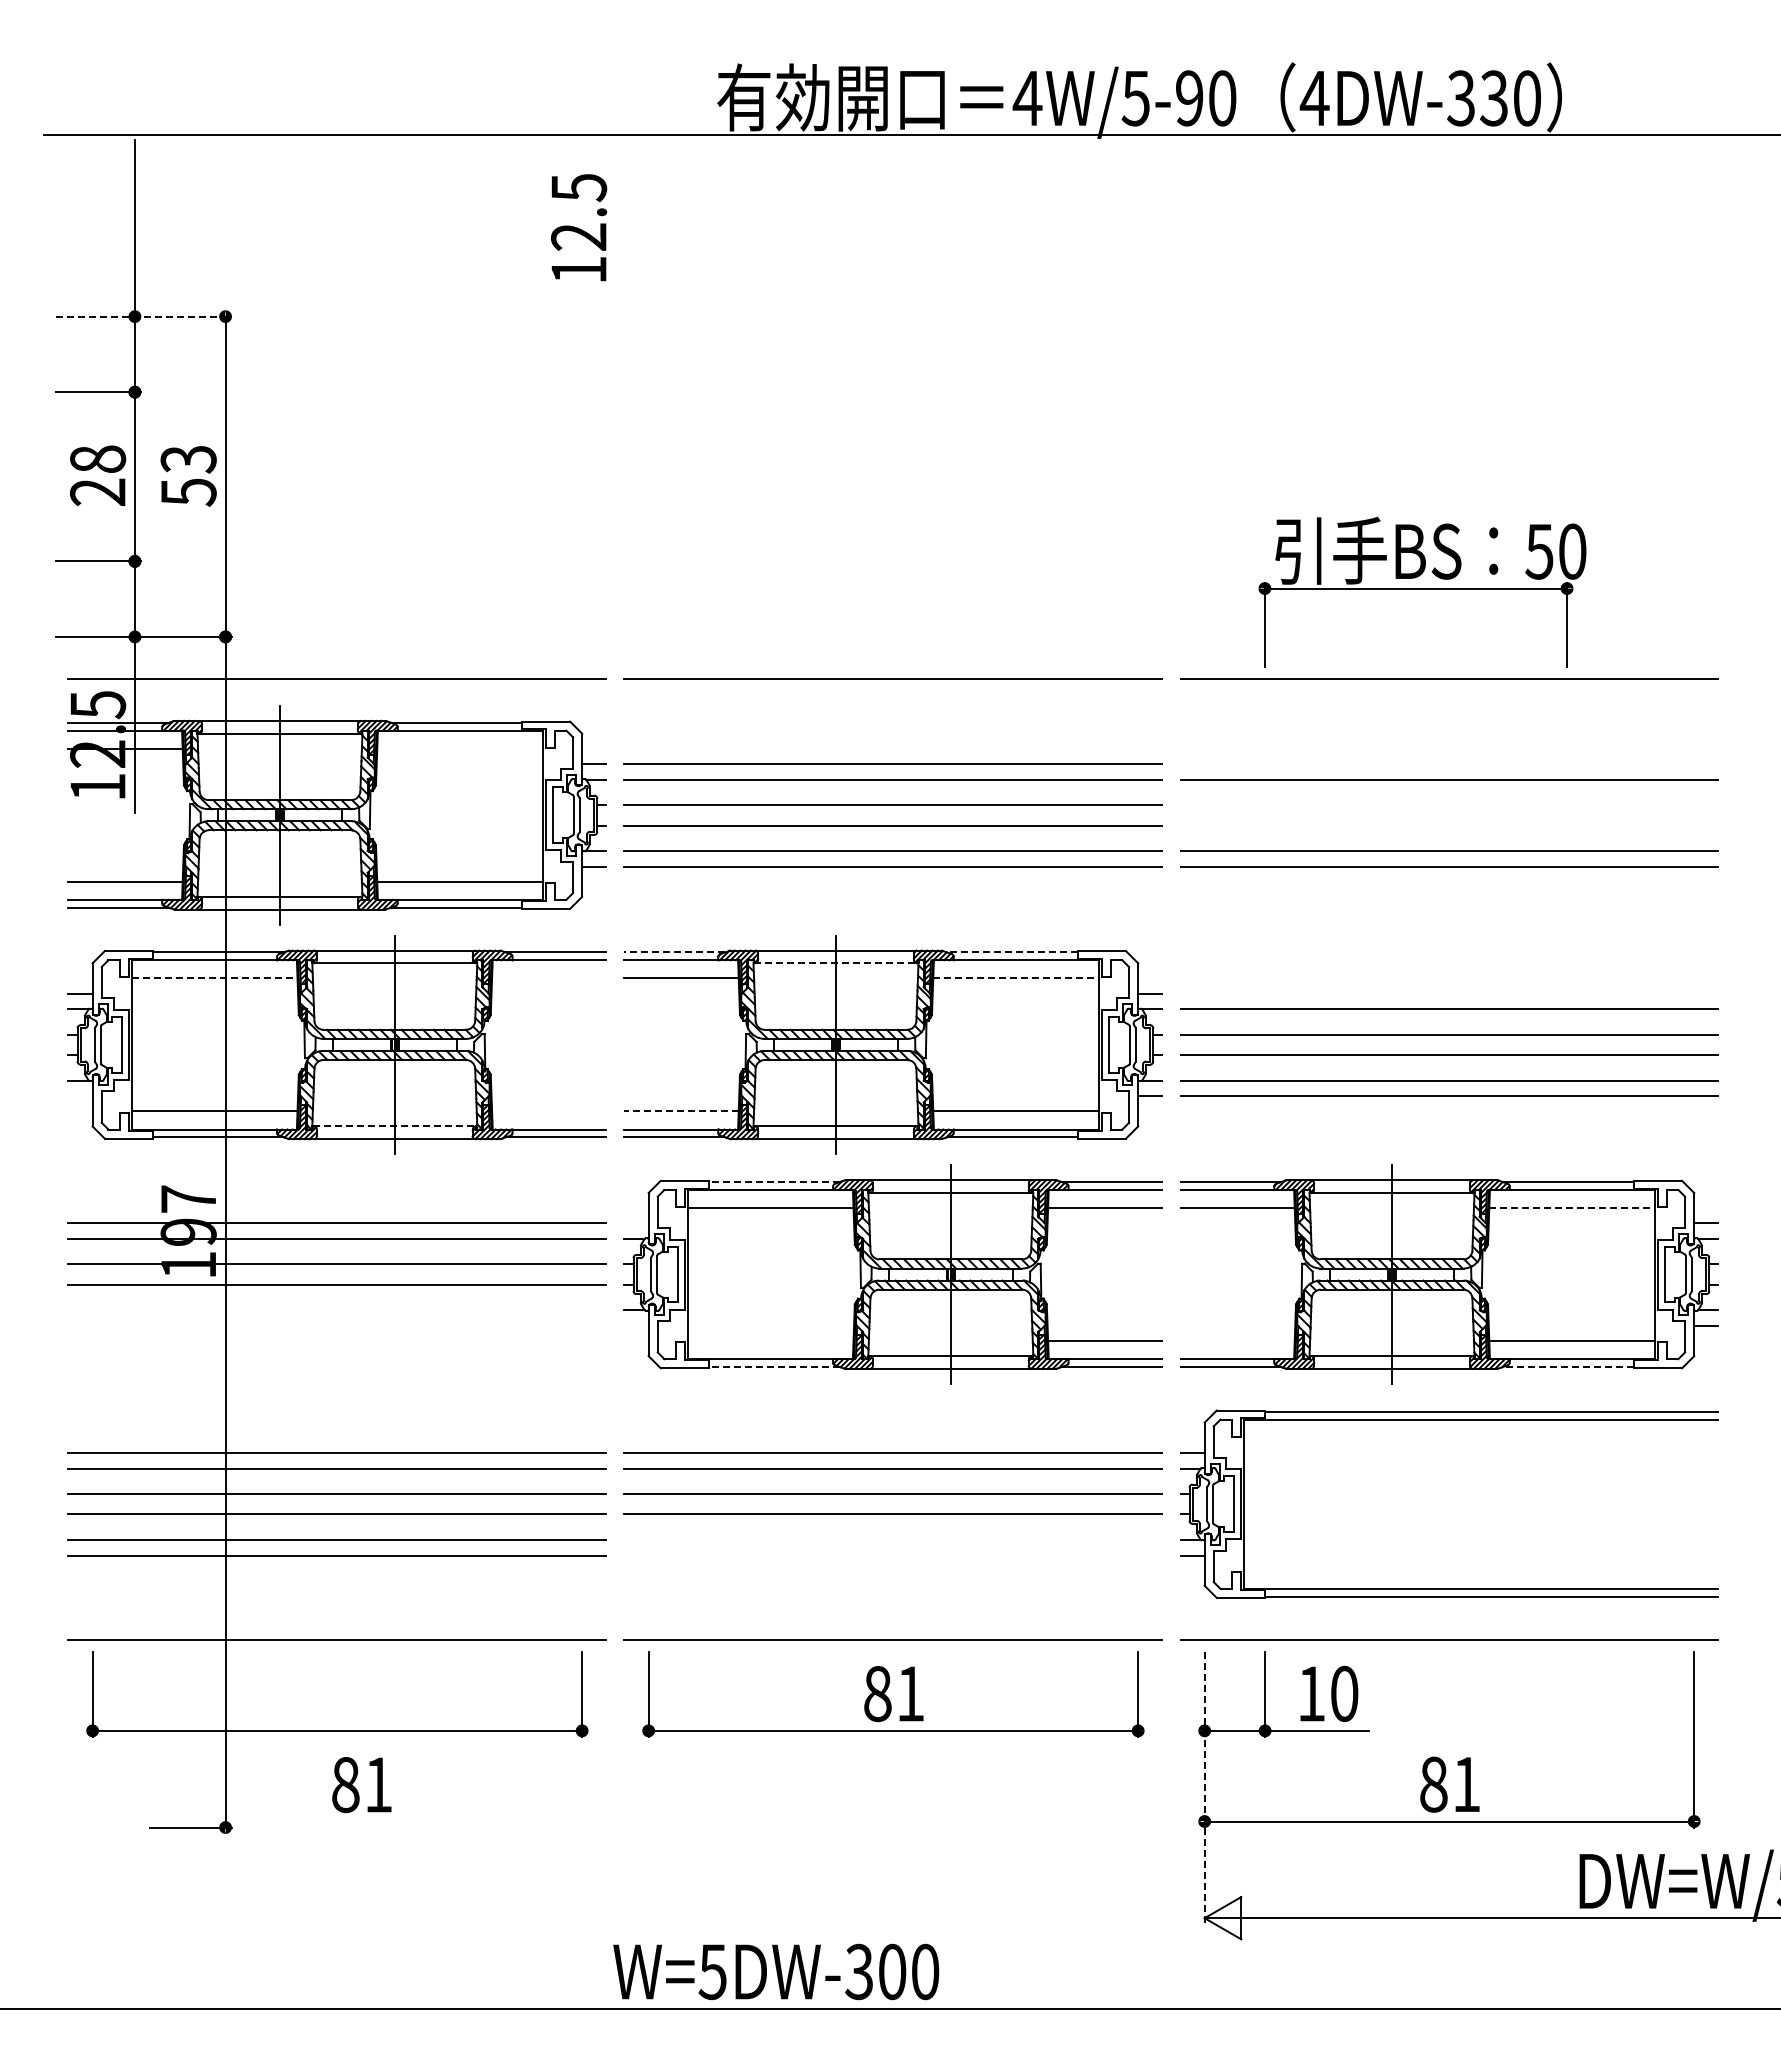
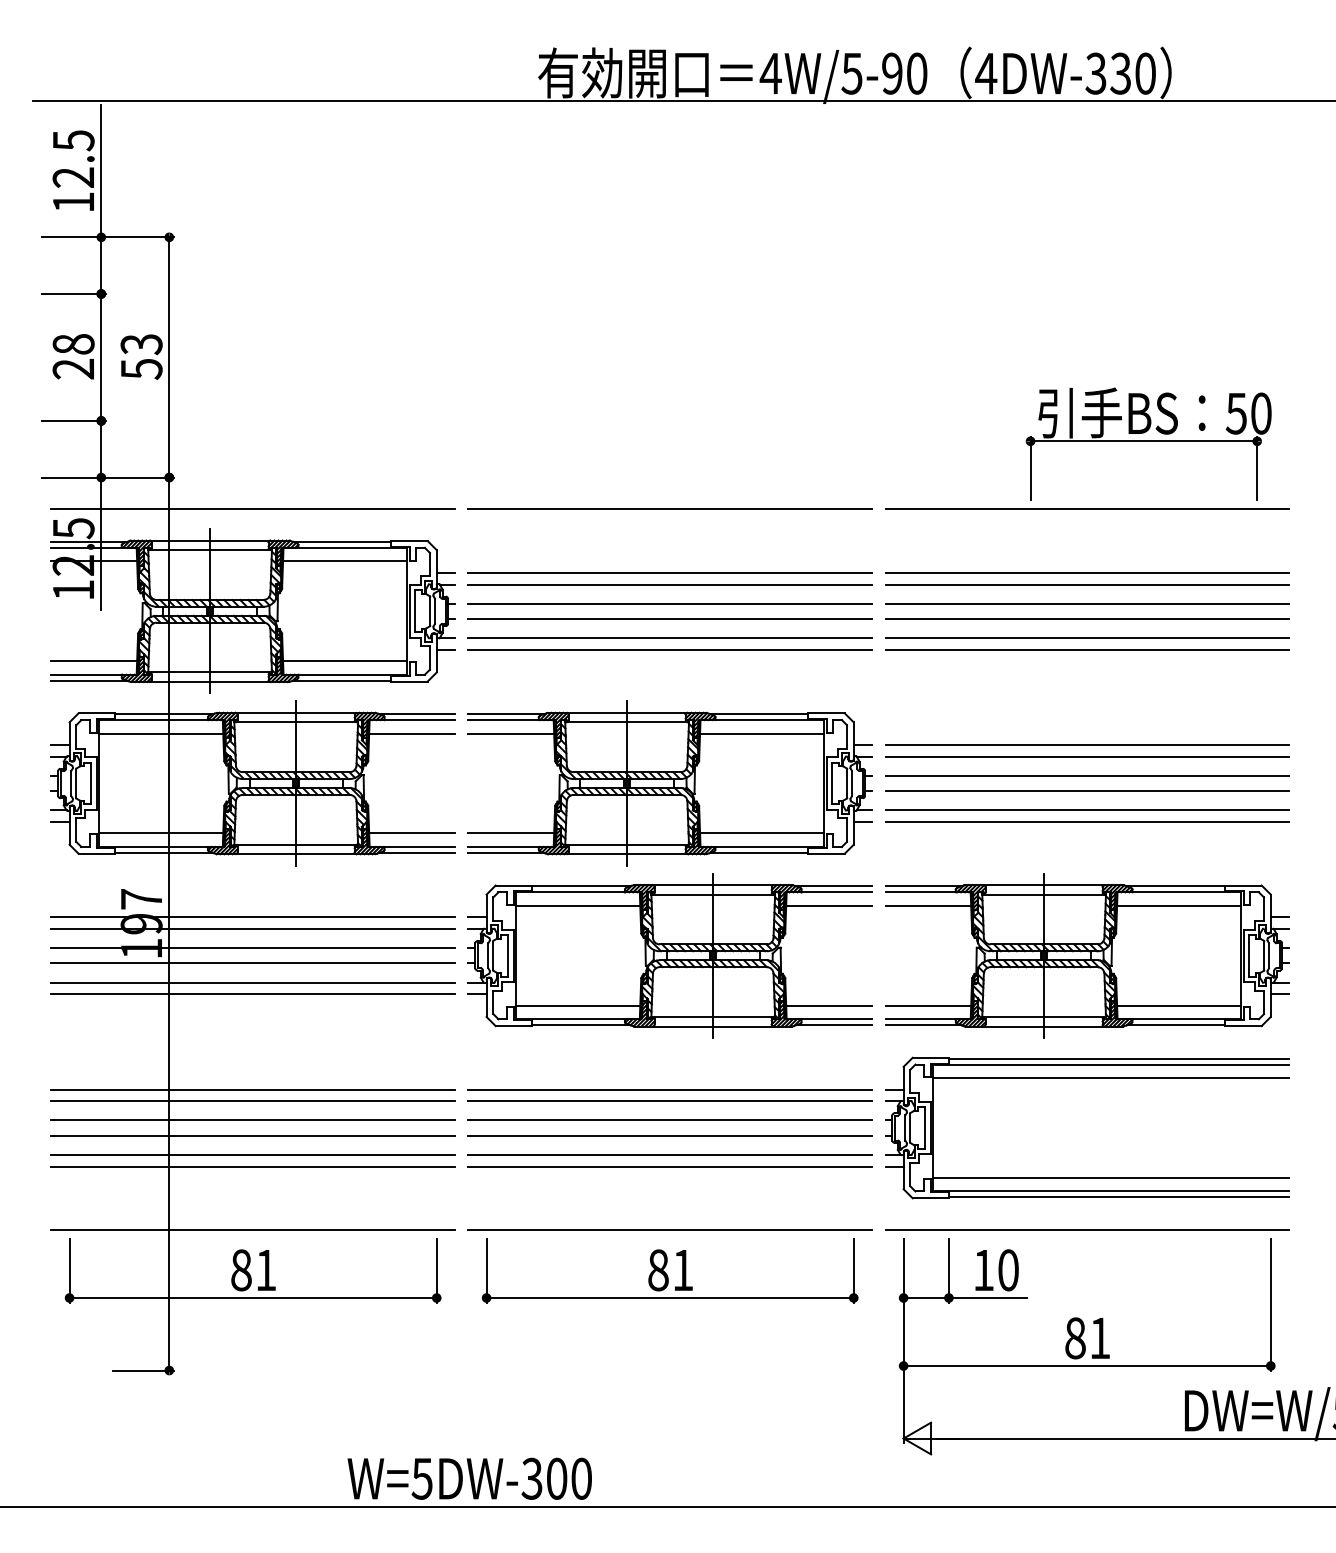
text: (579, 227) -> (74, 170), moved
line: (143, 316) -> (107, 237), dashed -> solid
part: (1422, 591) -> (1148, 443), moved
line: (459, 748) -> (344, 561), added
line: (1449, 763) -> (1087, 572), added
line: (1449, 804) -> (1087, 603), added
line: (1449, 825) -> (1087, 619), added
line: (674, 952) -> (506, 714), dashed -> solid
line: (1011, 952) -> (758, 714), dashed -> solid
line: (836, 963) -> (627, 722), dashed -> solid
line: (214, 978) -> (161, 733), dashed -> solid
line: (549, 978) -> (412, 733), added
line: (1016, 978) -> (762, 733), dashed -> solid
line: (1449, 993) -> (1087, 745), added
line: (80, 1096) -> (60, 822), added
line: (549, 1111) -> (412, 833), added
line: (681, 1111) -> (511, 833), dashed -> solid
line: (394, 1126) -> (296, 844), dashed -> solid
line: (773, 1182) -> (580, 886), dashed -> solid
line: (1572, 1208) -> (1179, 906), dashed -> solid
line: (636, 1223) -> (477, 917), added
line: (337, 1310) -> (253, 982), added
line: (337, 1325) -> (253, 994), added
line: (636, 1325) -> (477, 994), added
line: (770, 1341) -> (578, 1006), added
line: (1237, 1341) -> (928, 1006), added
line: (773, 1367) -> (580, 1025), dashed -> solid
line: (1567, 1367) -> (1175, 1025), dashed -> solid
line: (1480, 1437) -> (1110, 1078), added
line: (893, 1539) -> (670, 1154), added
line: (893, 1555) -> (670, 1166), added
line: (1480, 1570) -> (1110, 1177), added
text: (361, 1785) -> (253, 1270), moved
line: (1204, 1788) -> (903, 1341), dashed -> solid
text: (776, 1971) -> (470, 1478), moved

